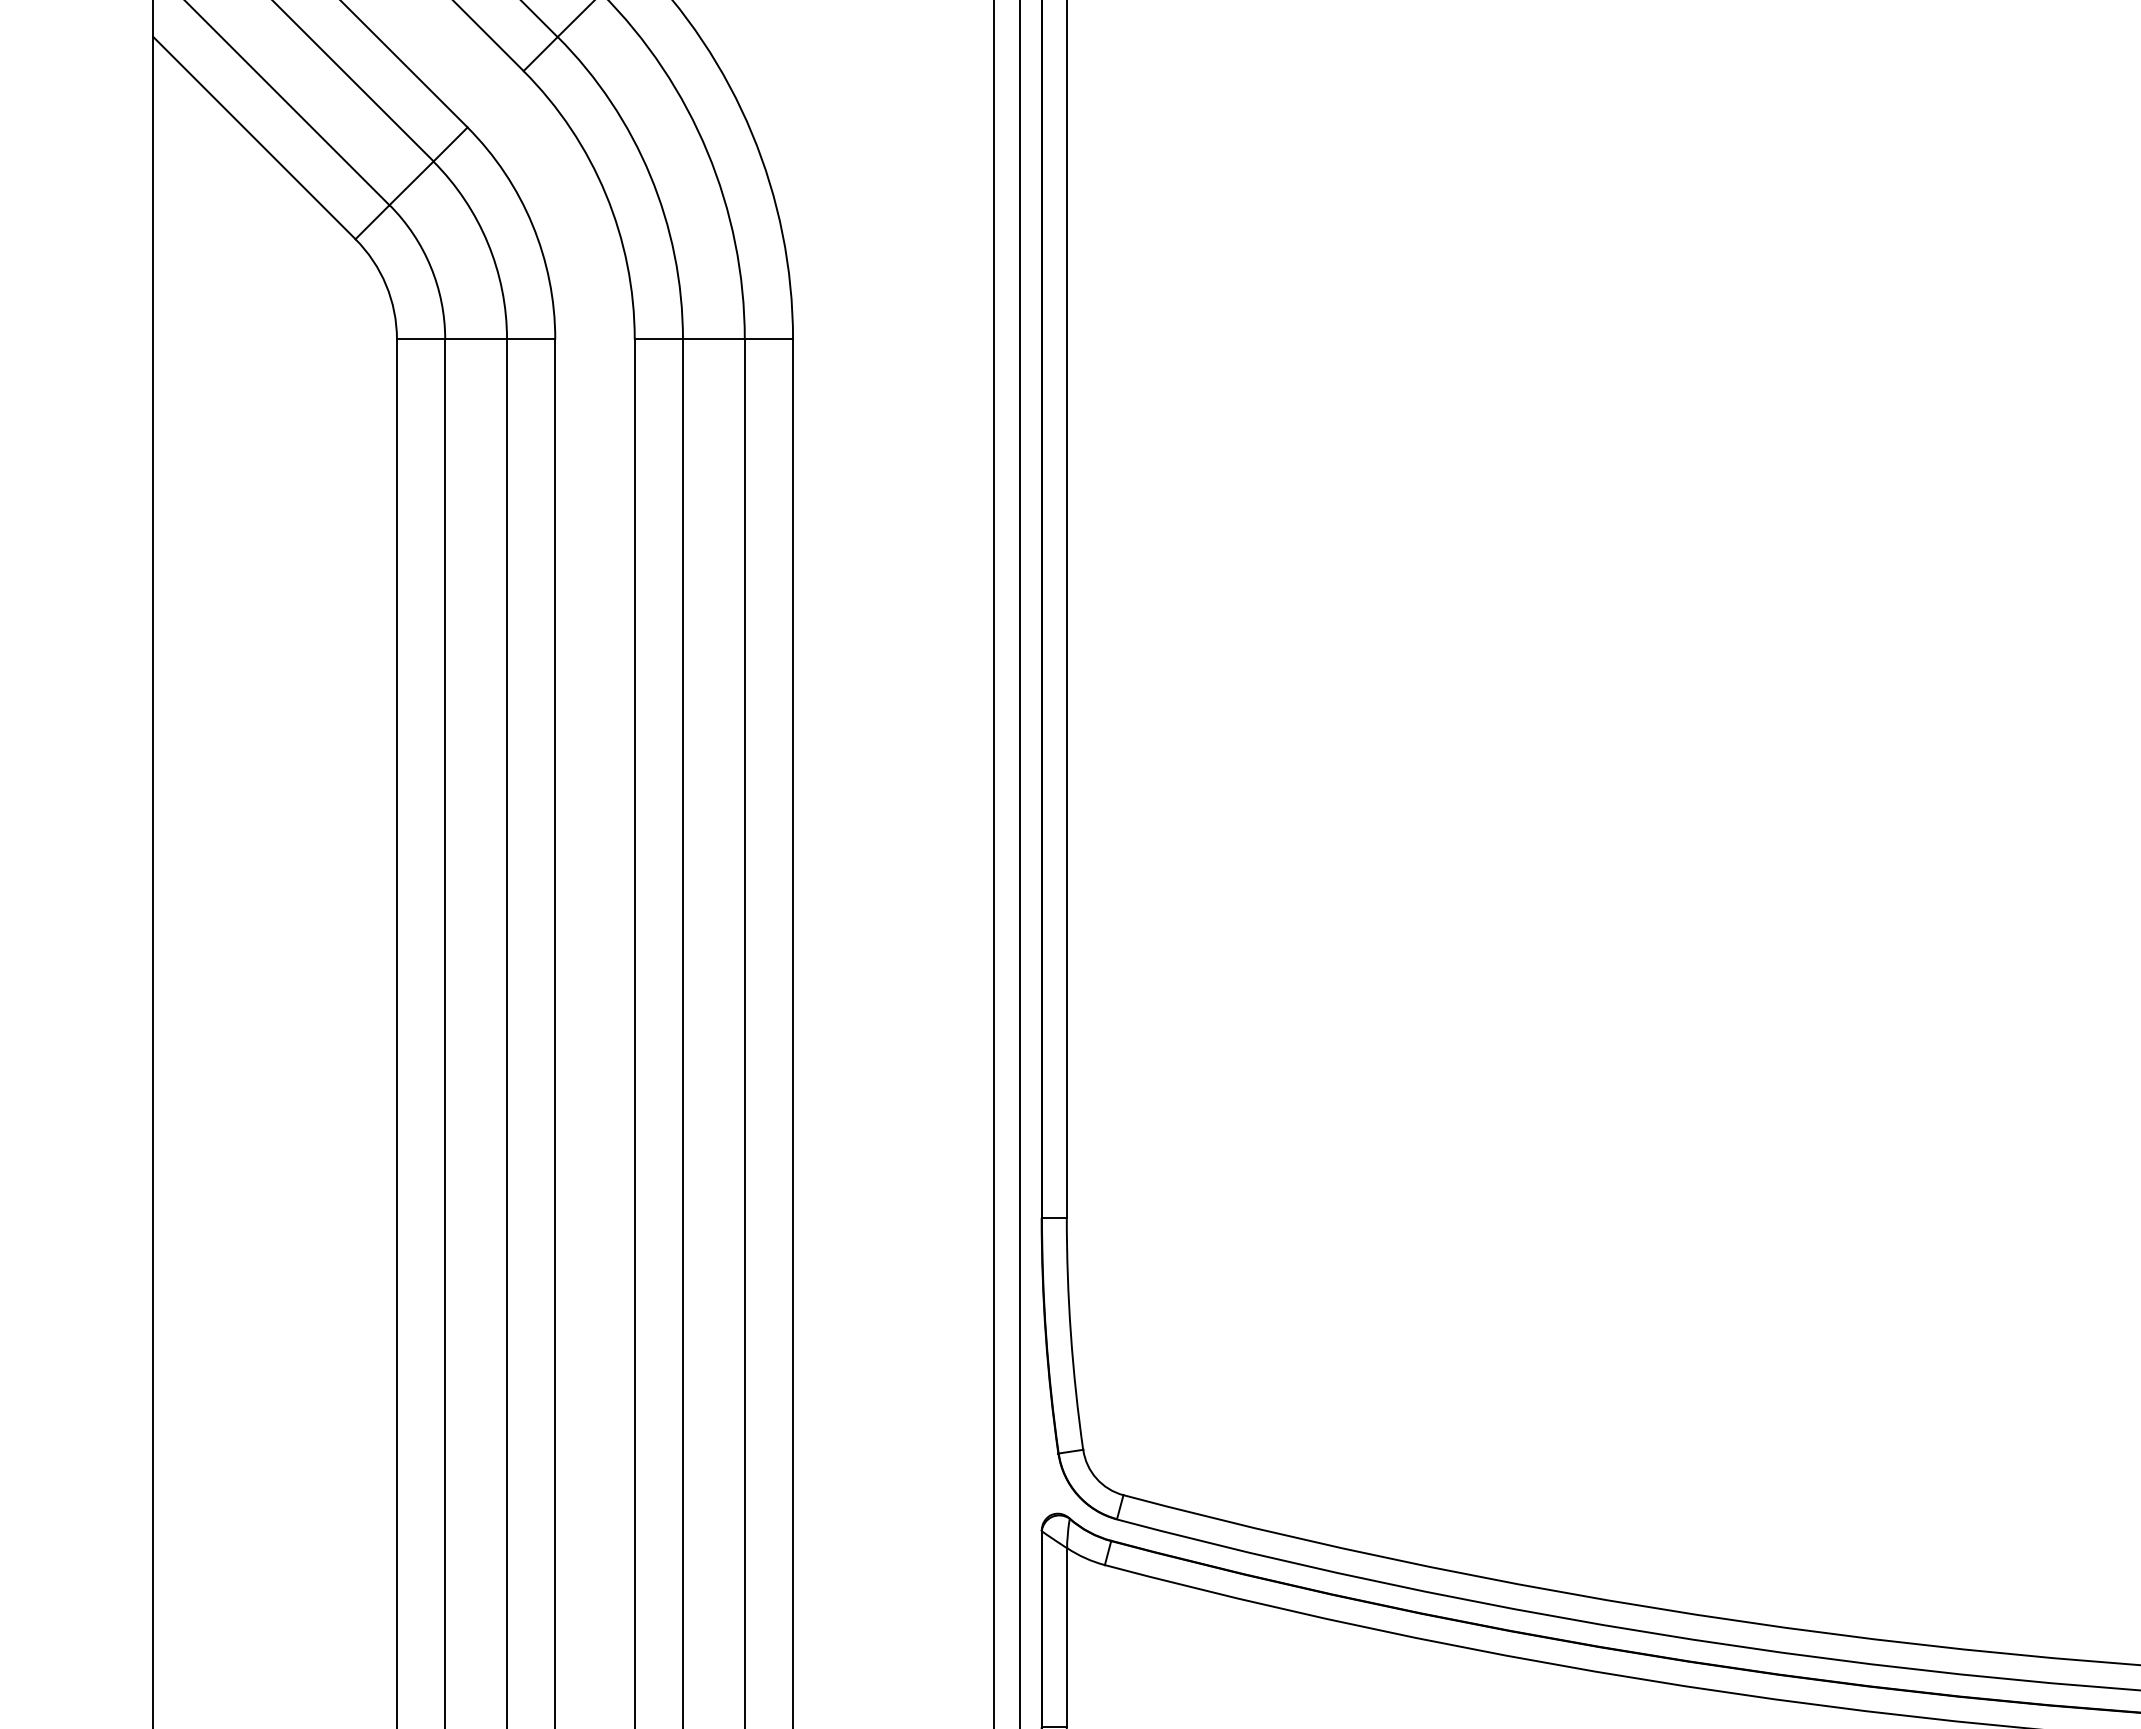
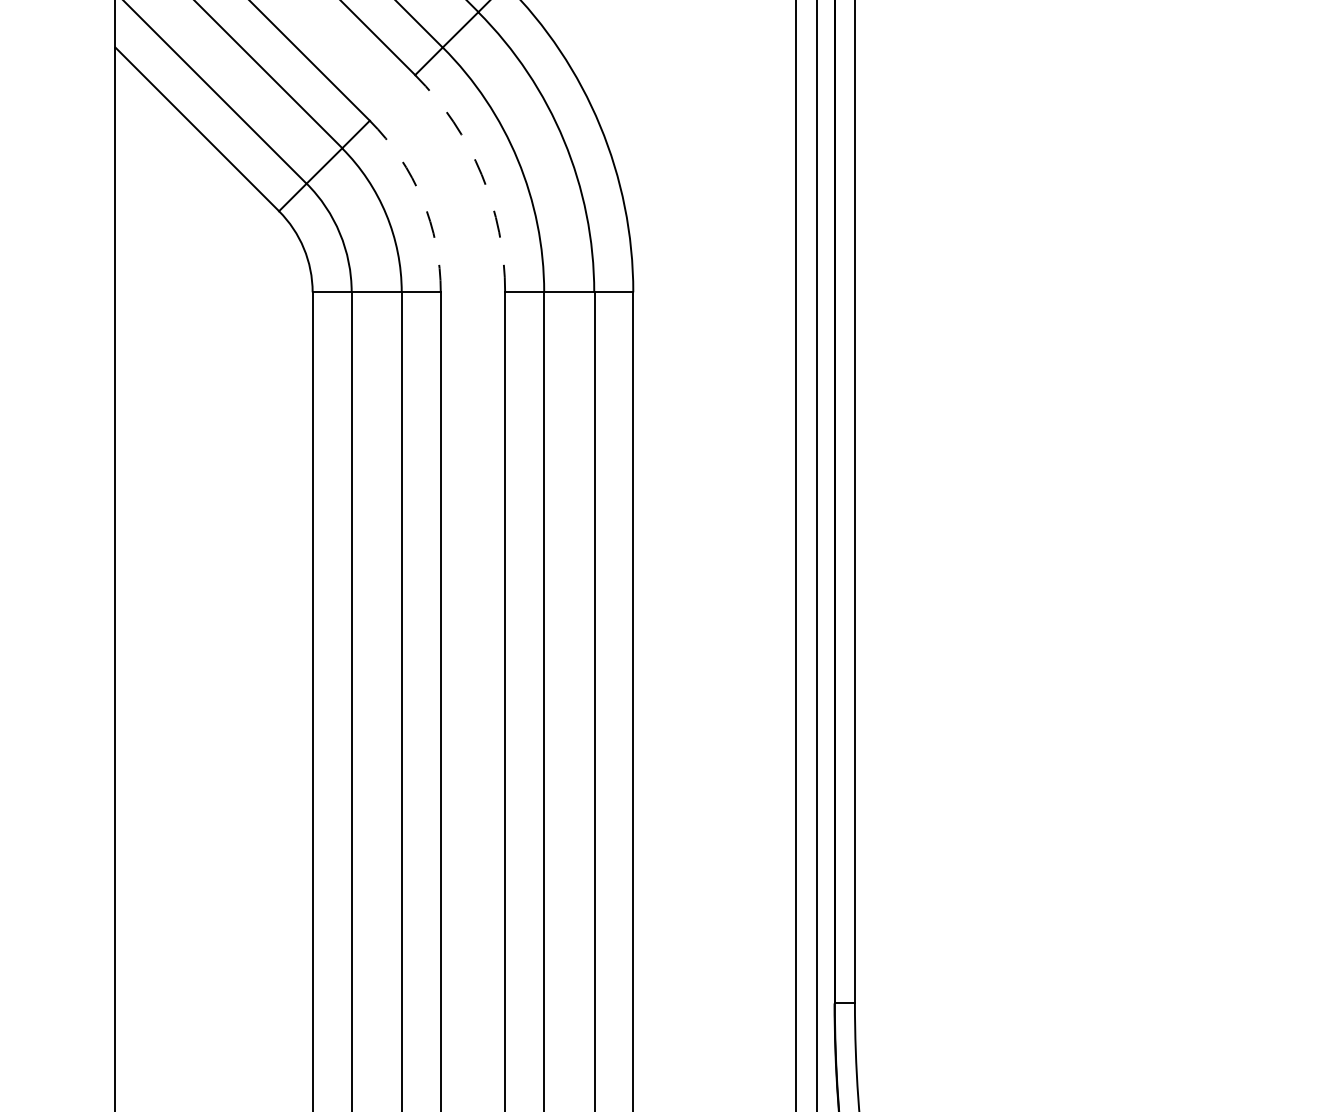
arc: (605, 194) -> (481, 175), solid -> dashed
arc: (532, 224) -> (422, 199), solid -> dashed

